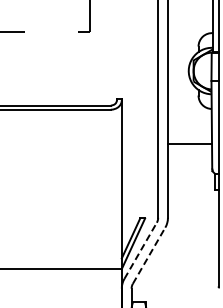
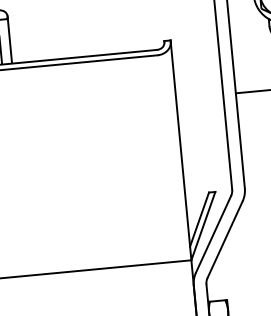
line: (140, 250) -> (213, 233), dashed -> solid
line: (149, 255) -> (225, 239), dashed -> solid

